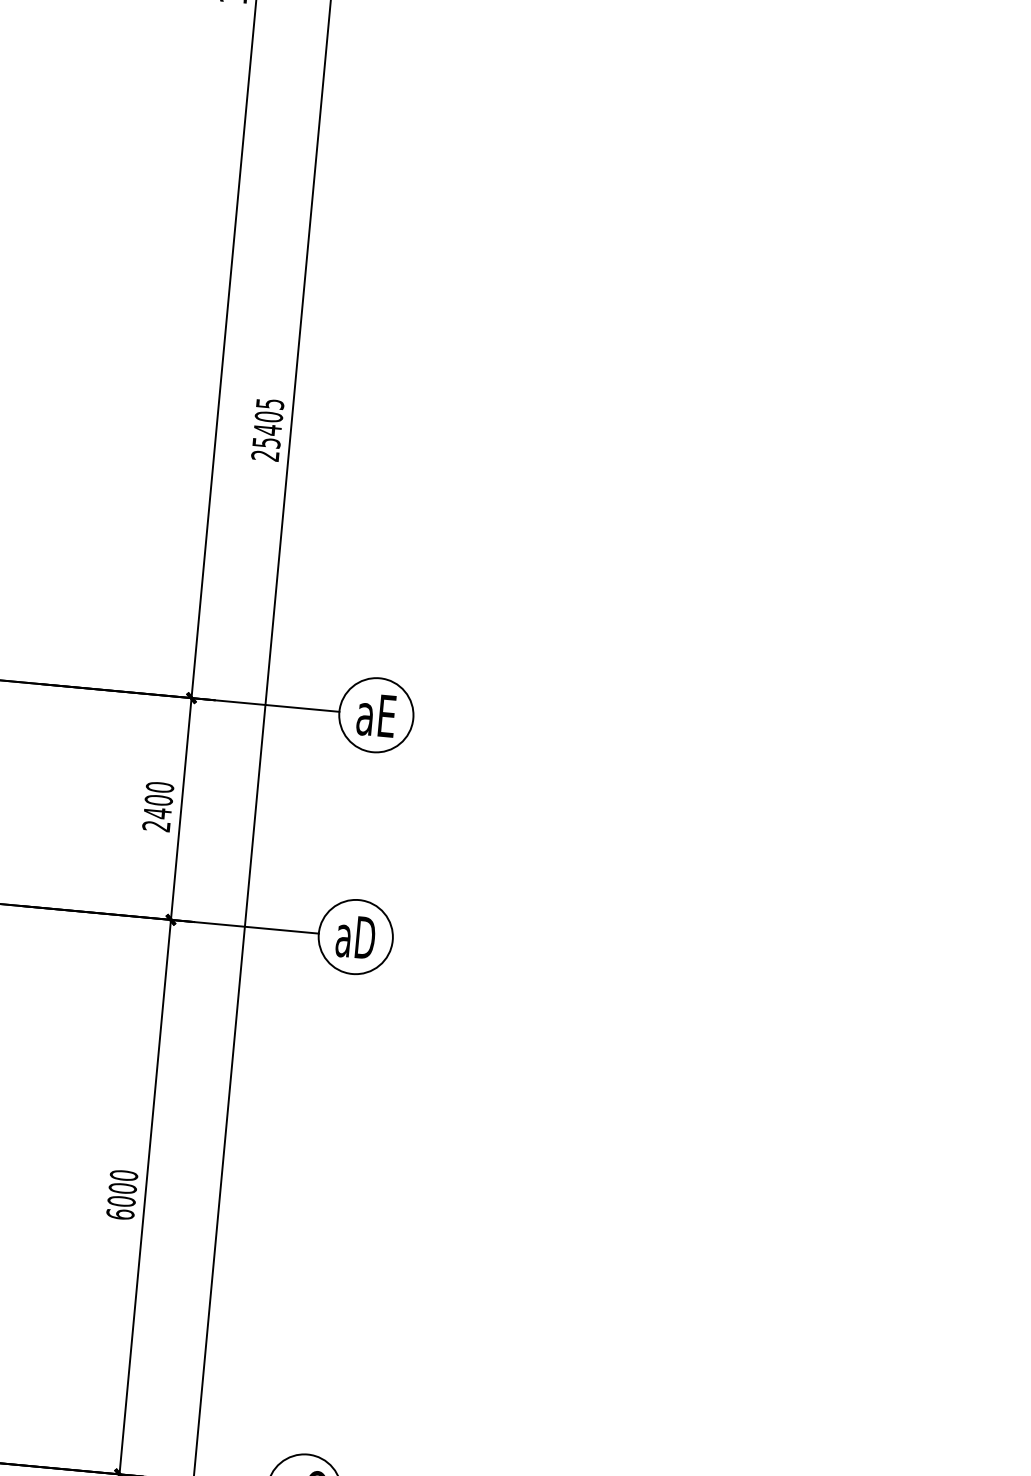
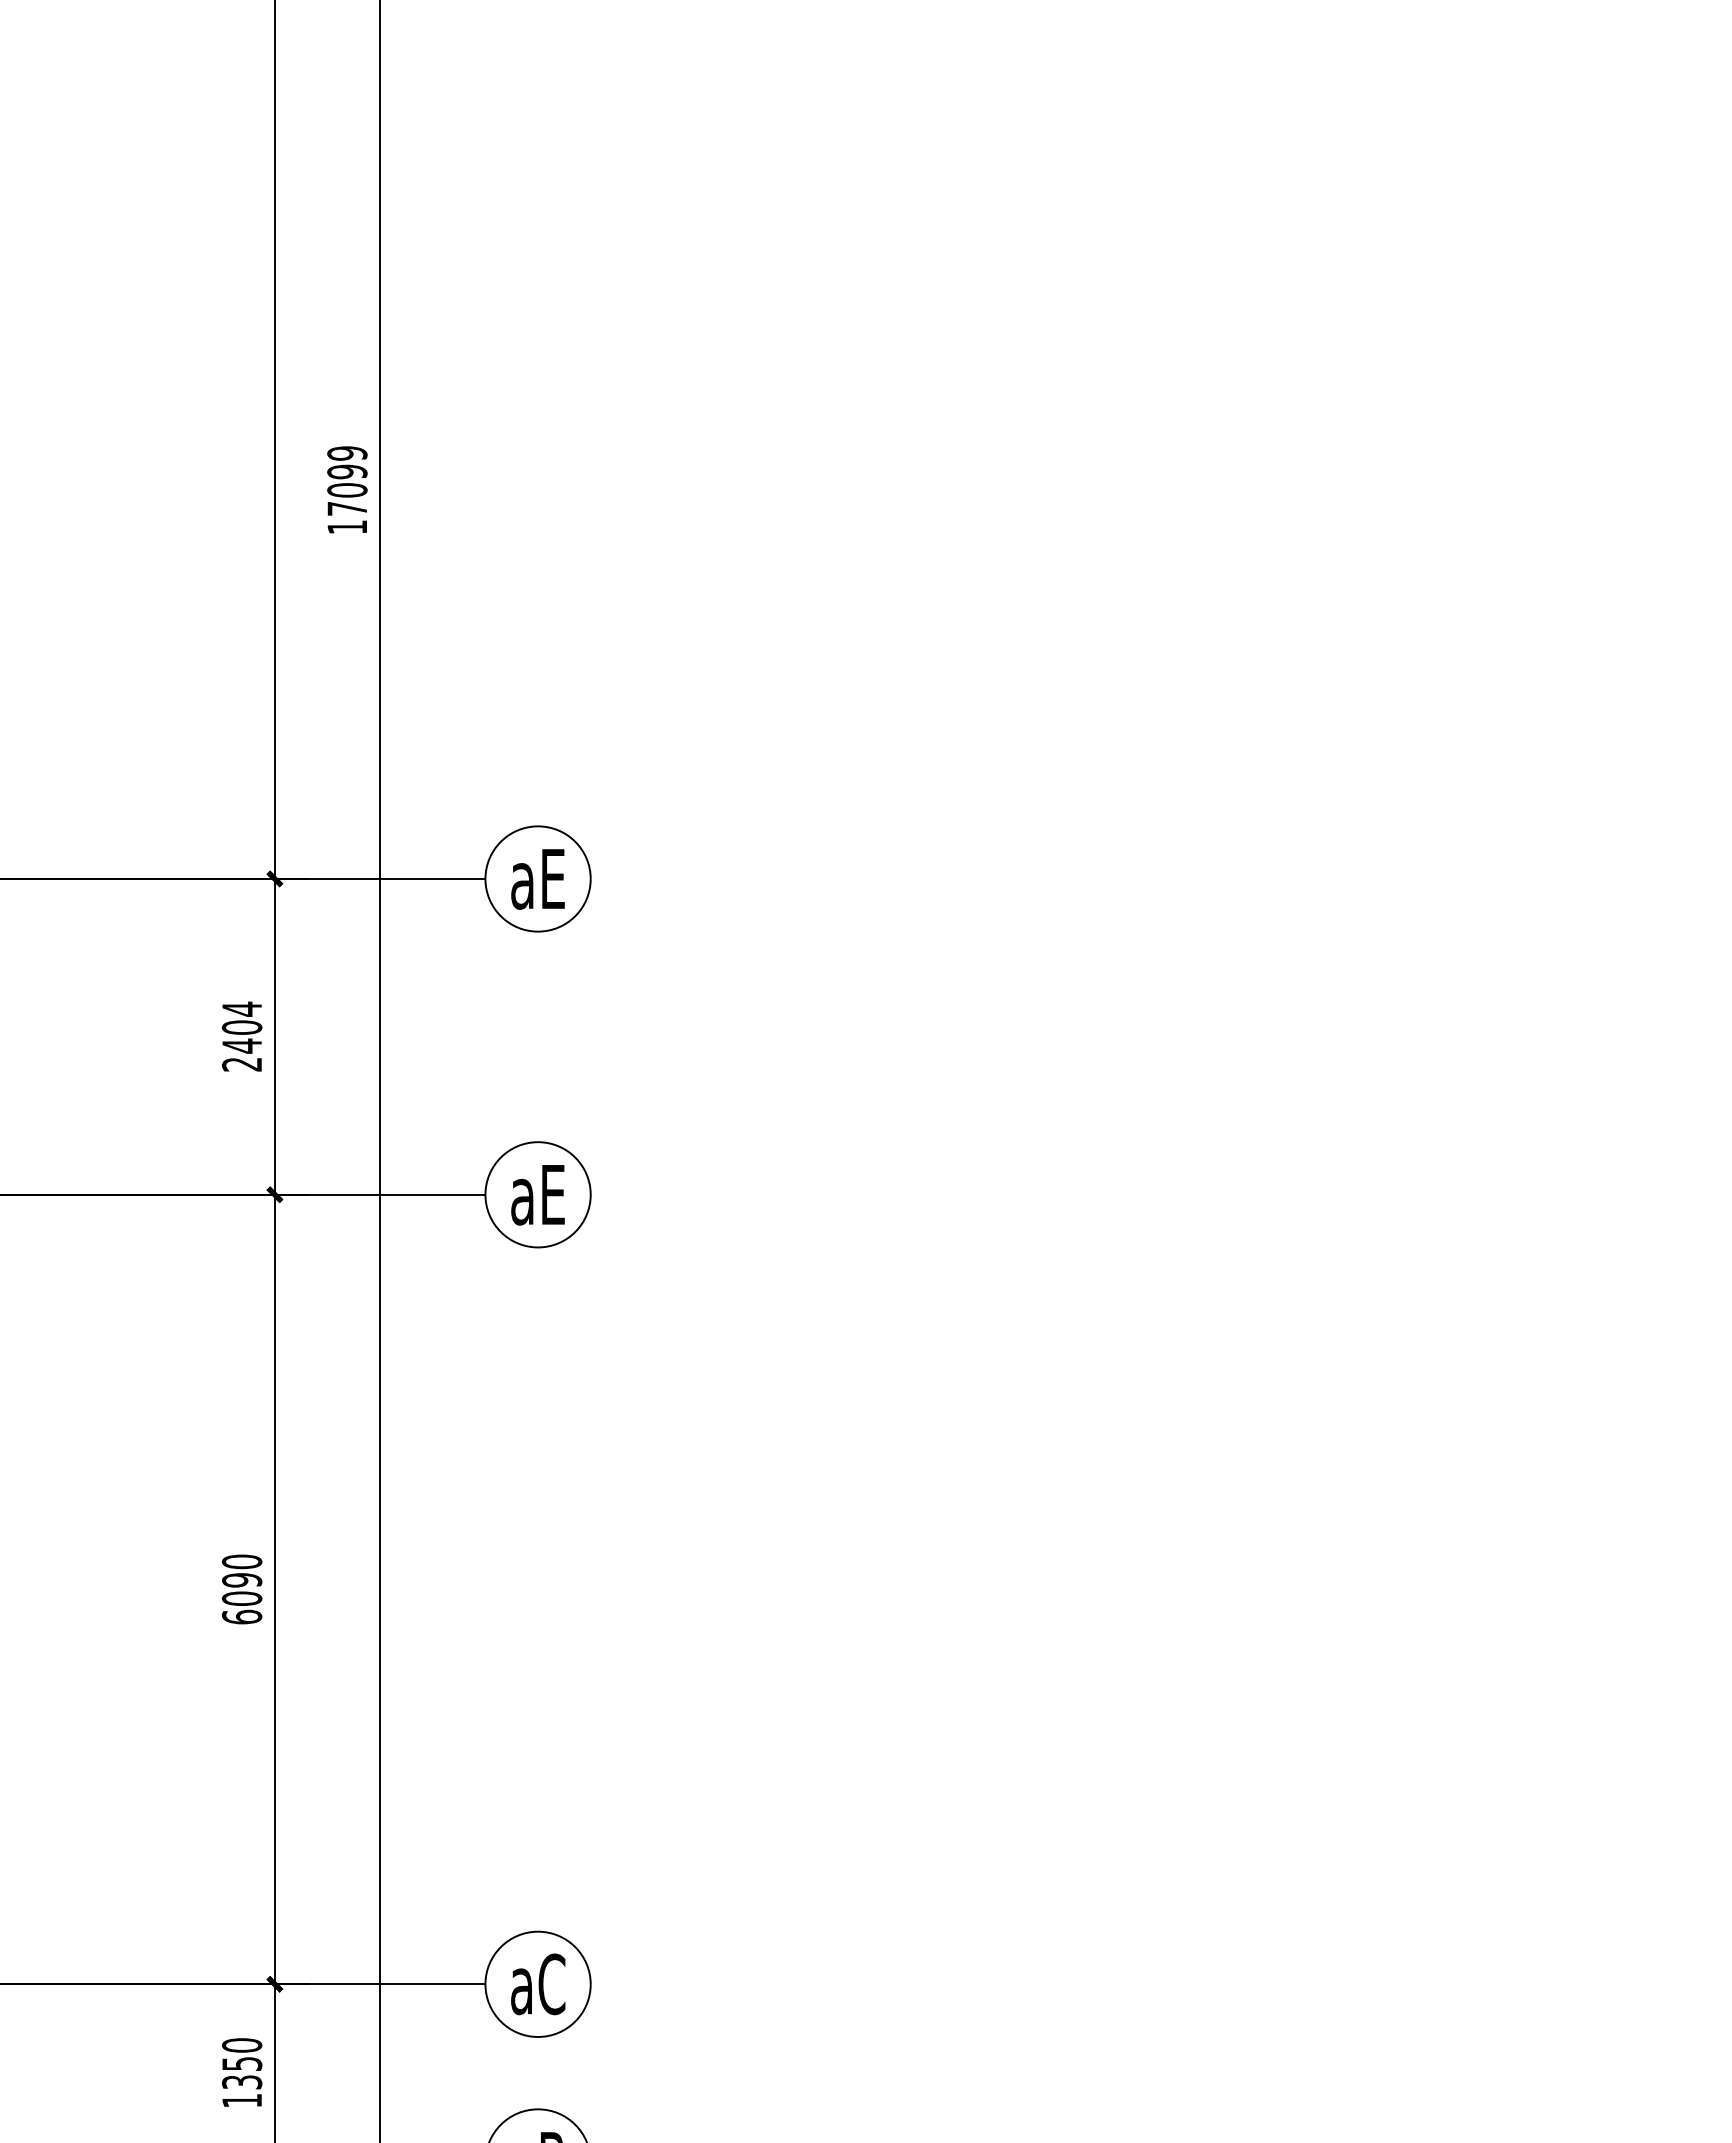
text: (267, 430) -> (347, 490), 25405 -> 17099
text: (159, 786) -> (241, 1008), 2400 -> 2404
text: (356, 937) -> (538, 1195), aD -> aE
text: (123, 1188) -> (242, 1580), 6000 -> 6090

